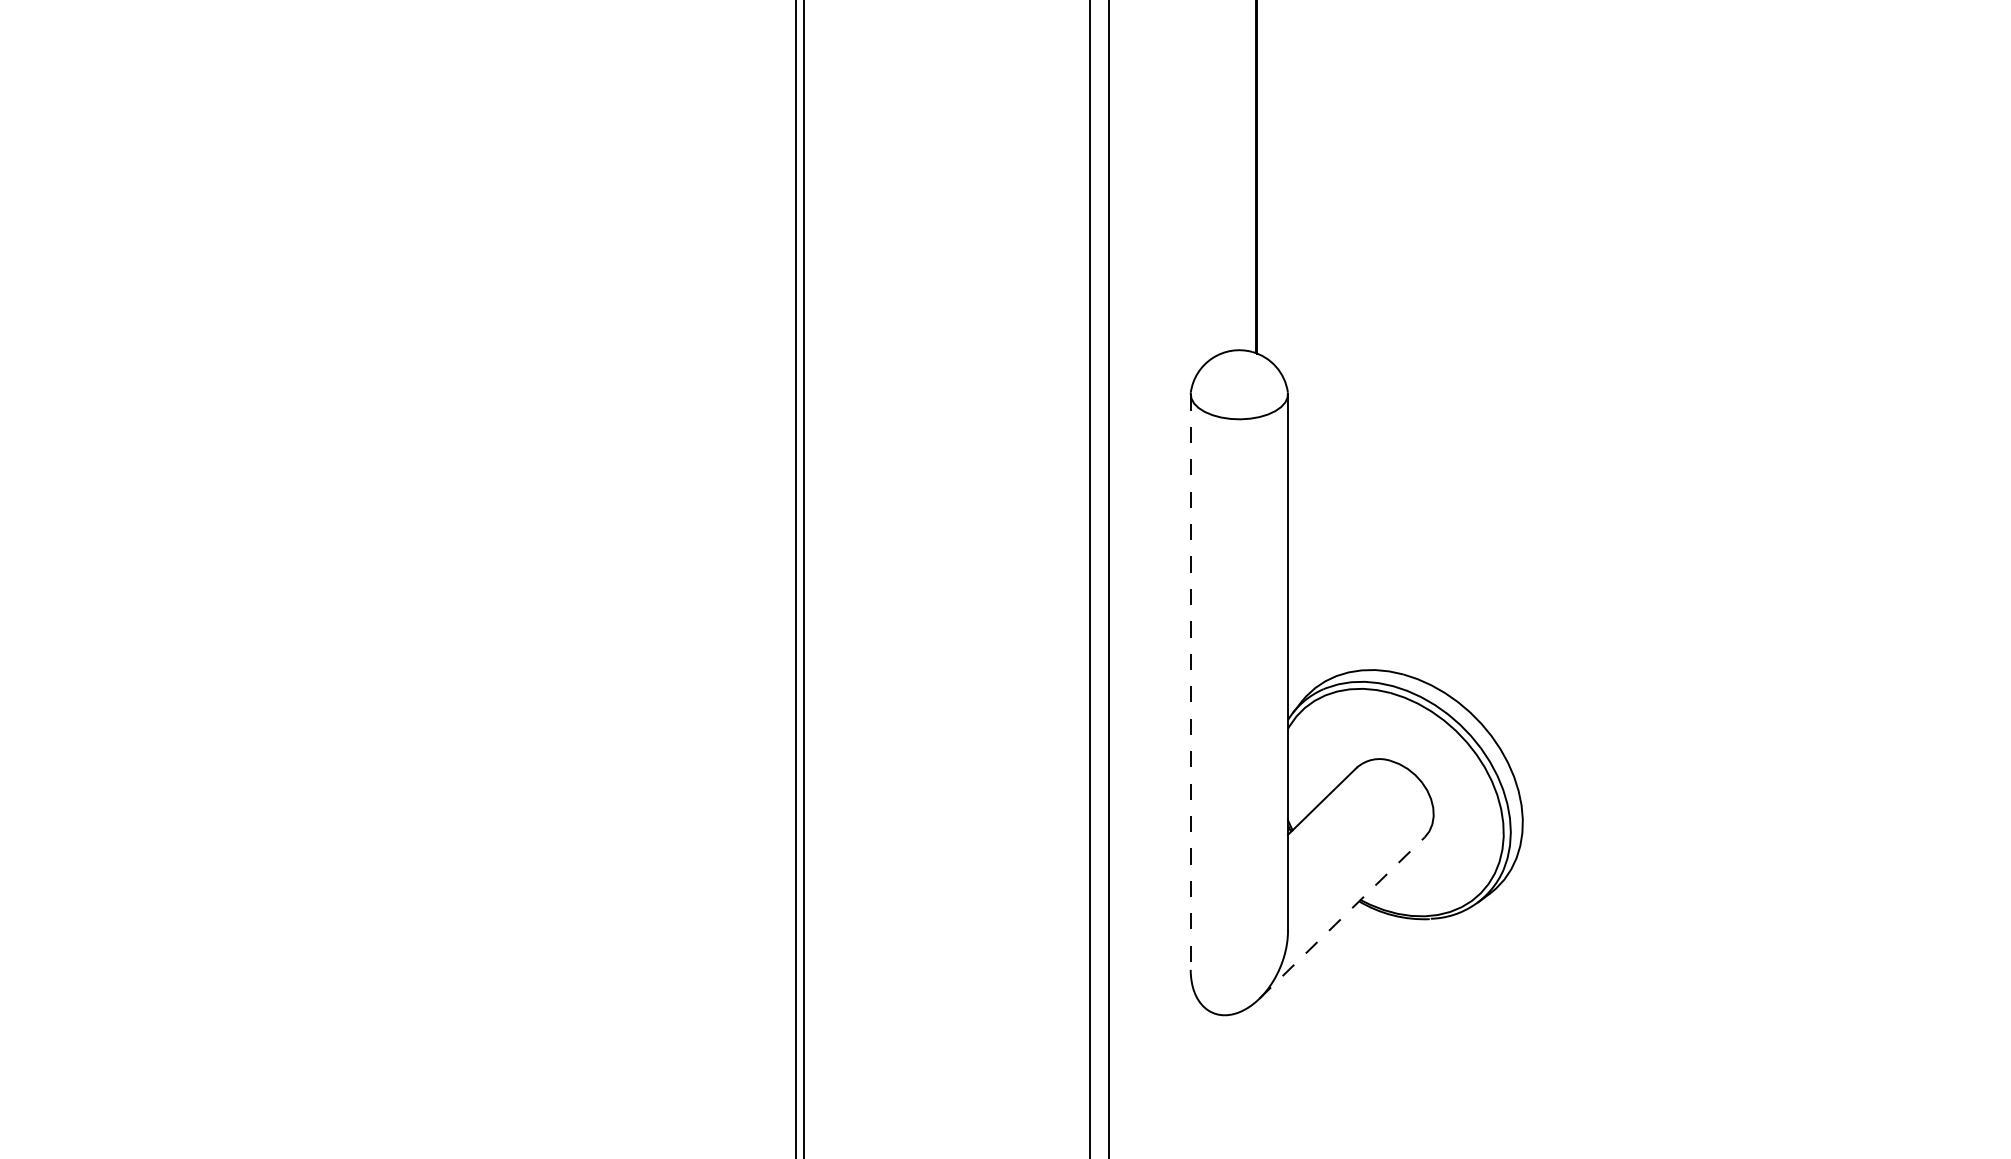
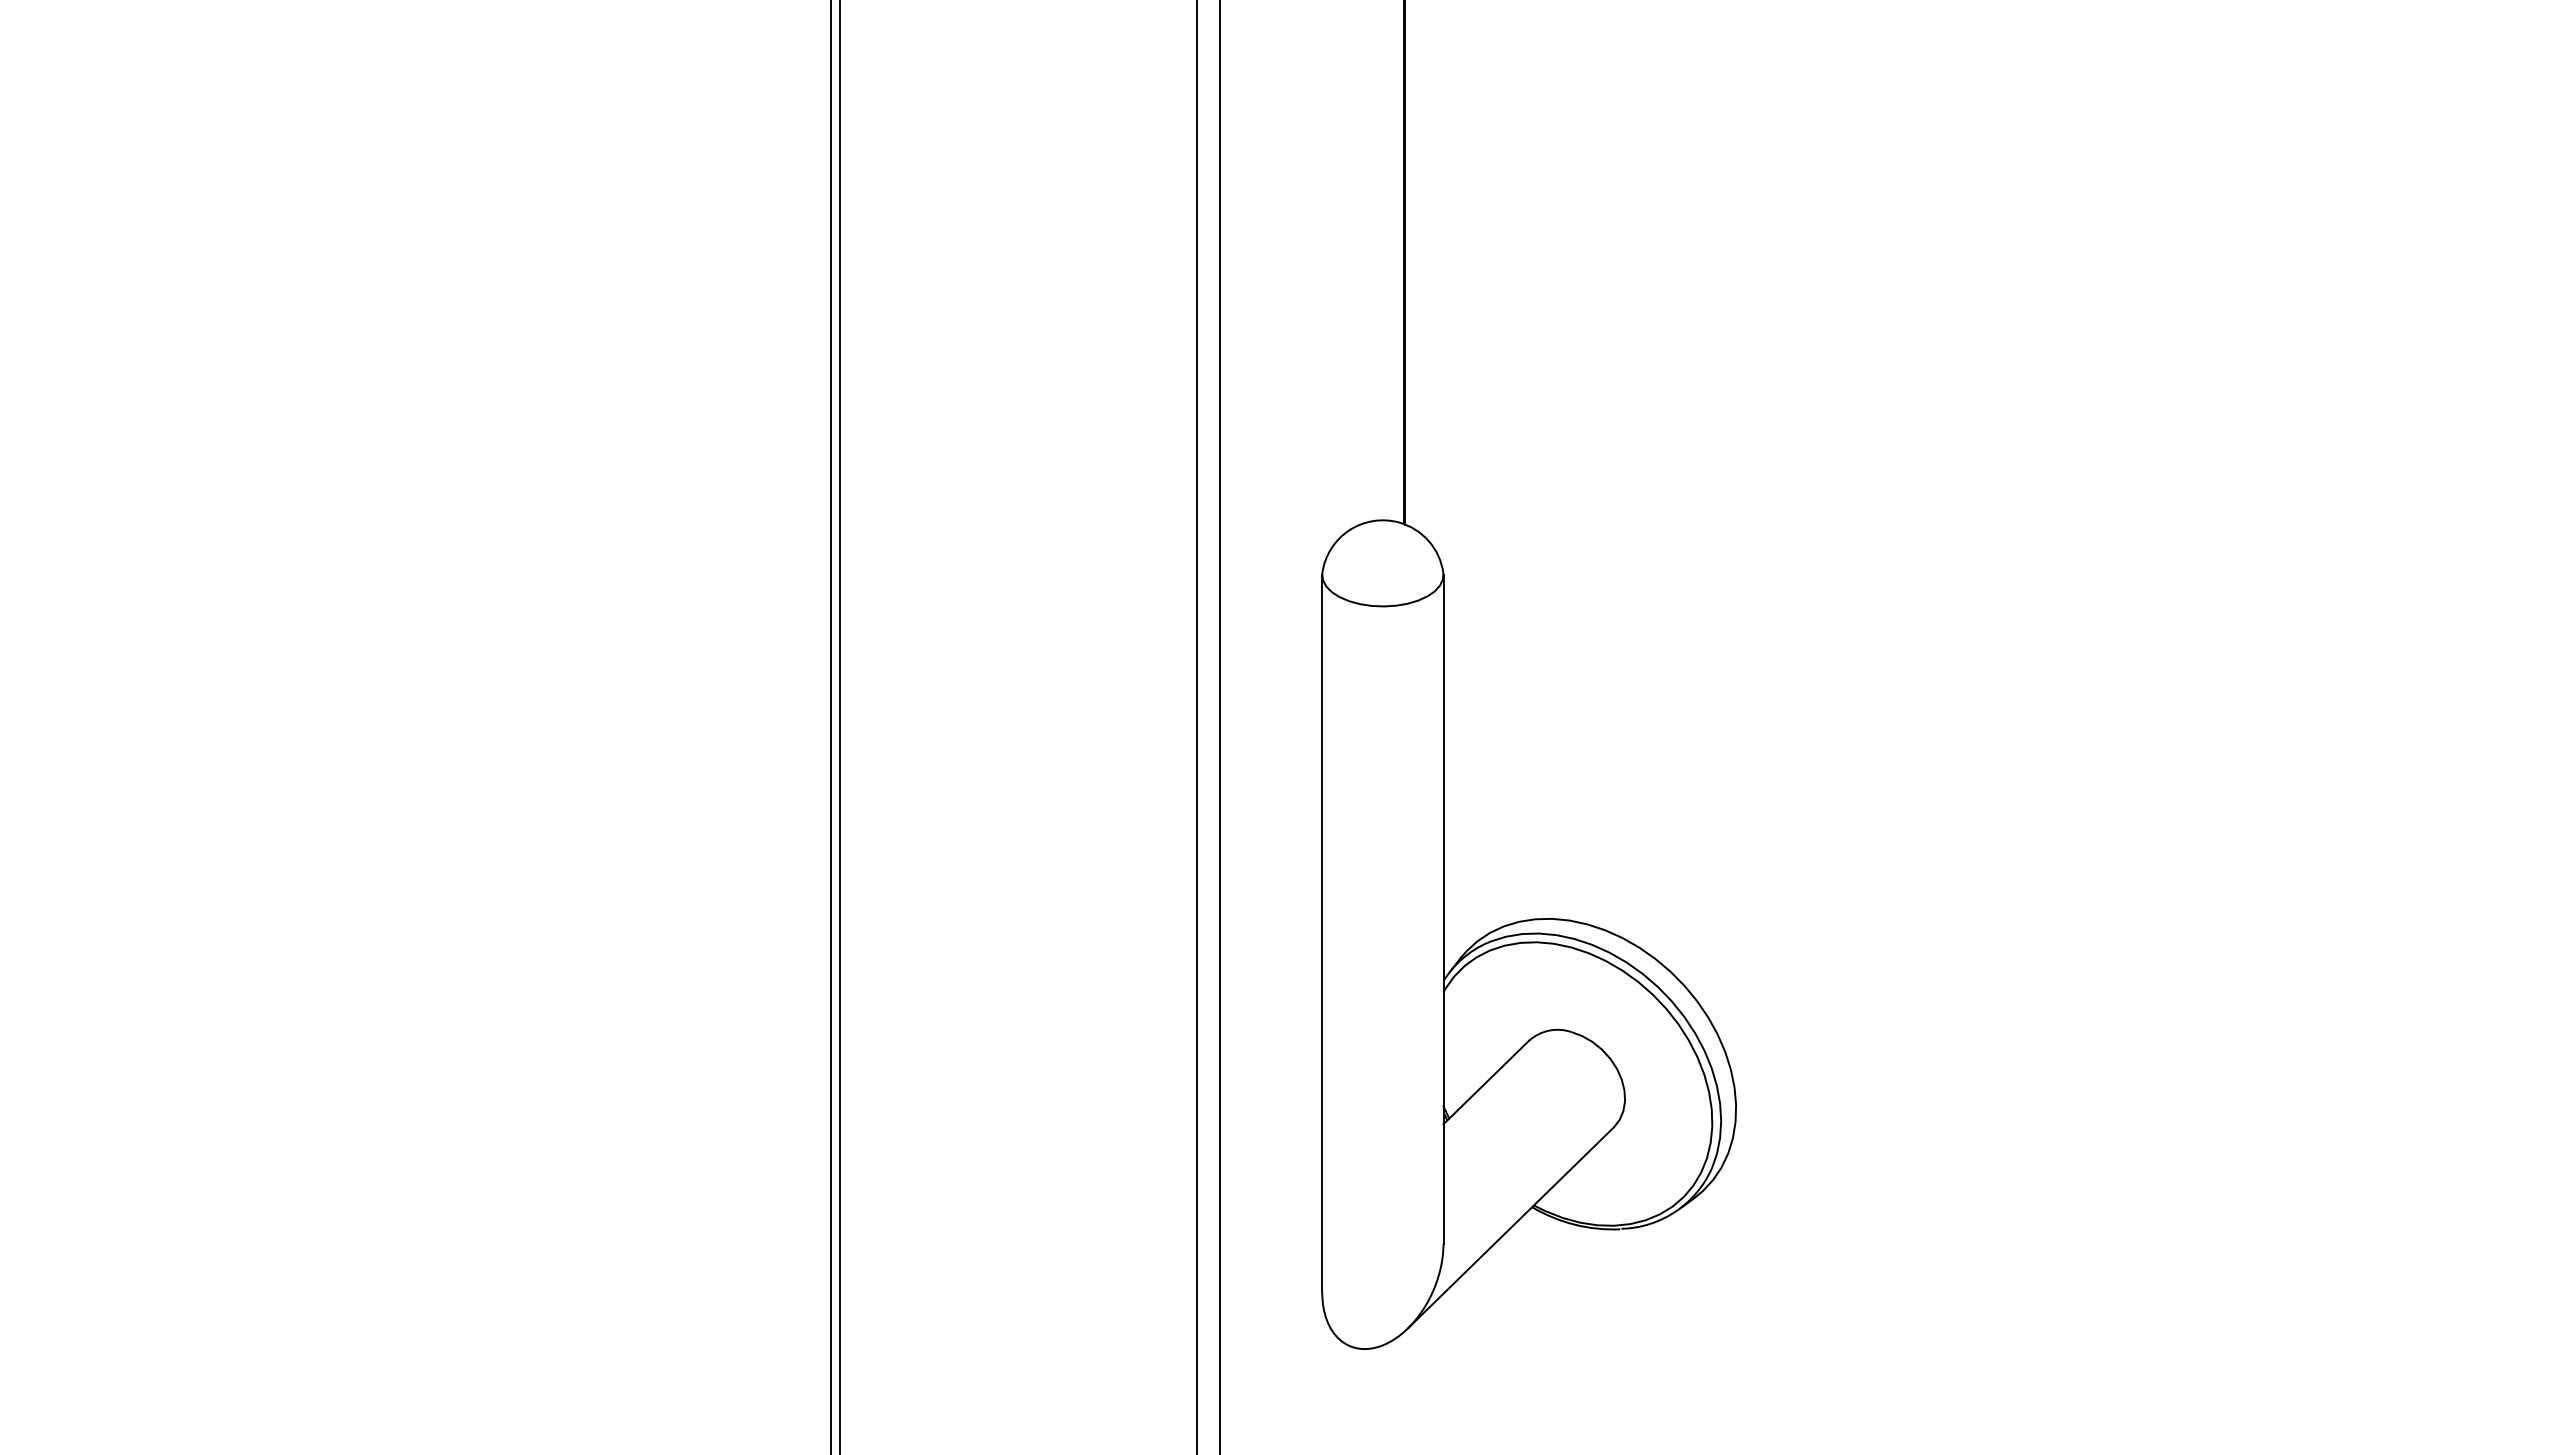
line: (1190, 681) -> (1322, 933), dashed -> solid
line: (1341, 917) -> (1510, 1227), dashed -> solid

